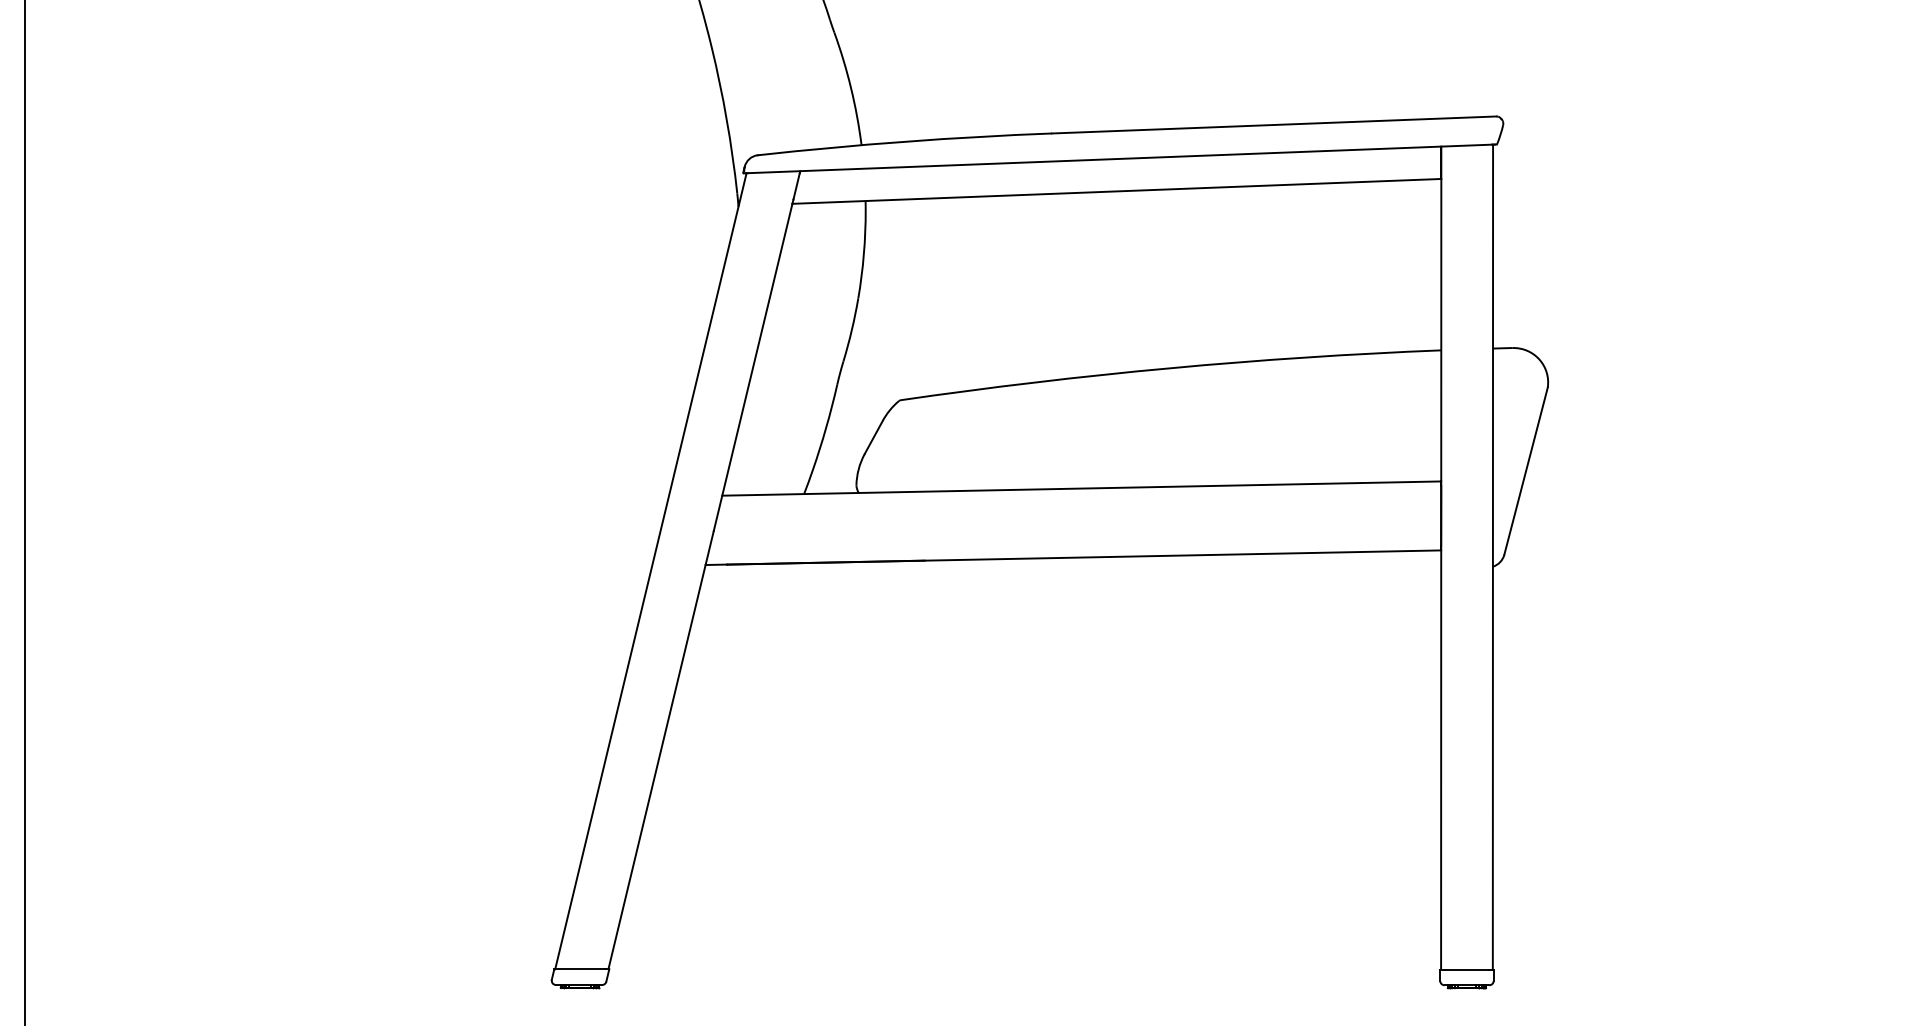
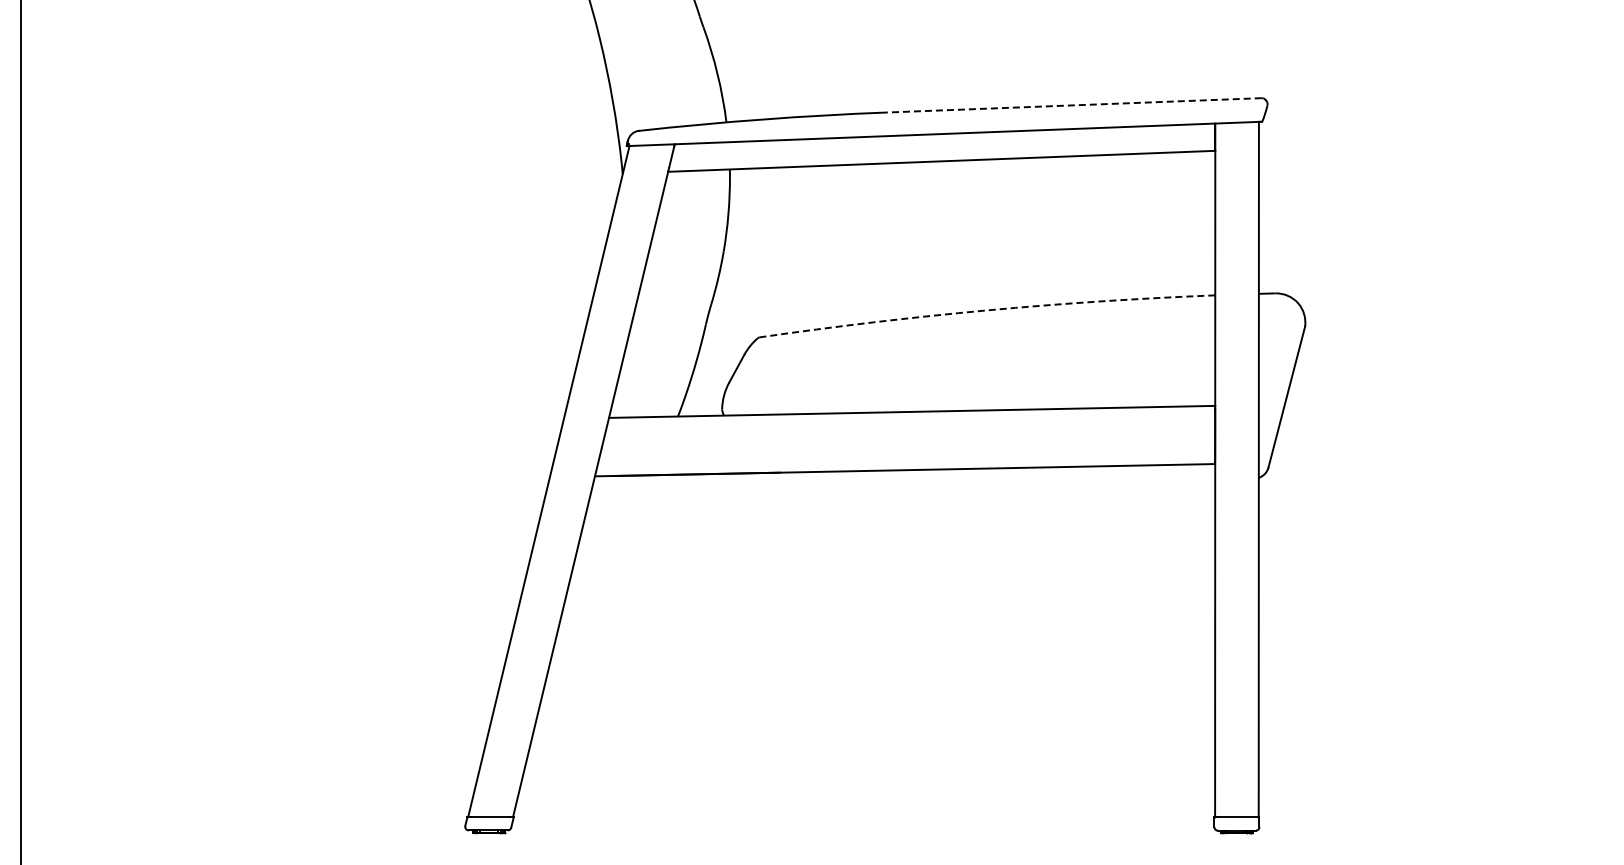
line: (1273, 125) -> (1073, 105), solid -> dashed
arc: (1169, 368) -> (986, 310), solid -> dashed

